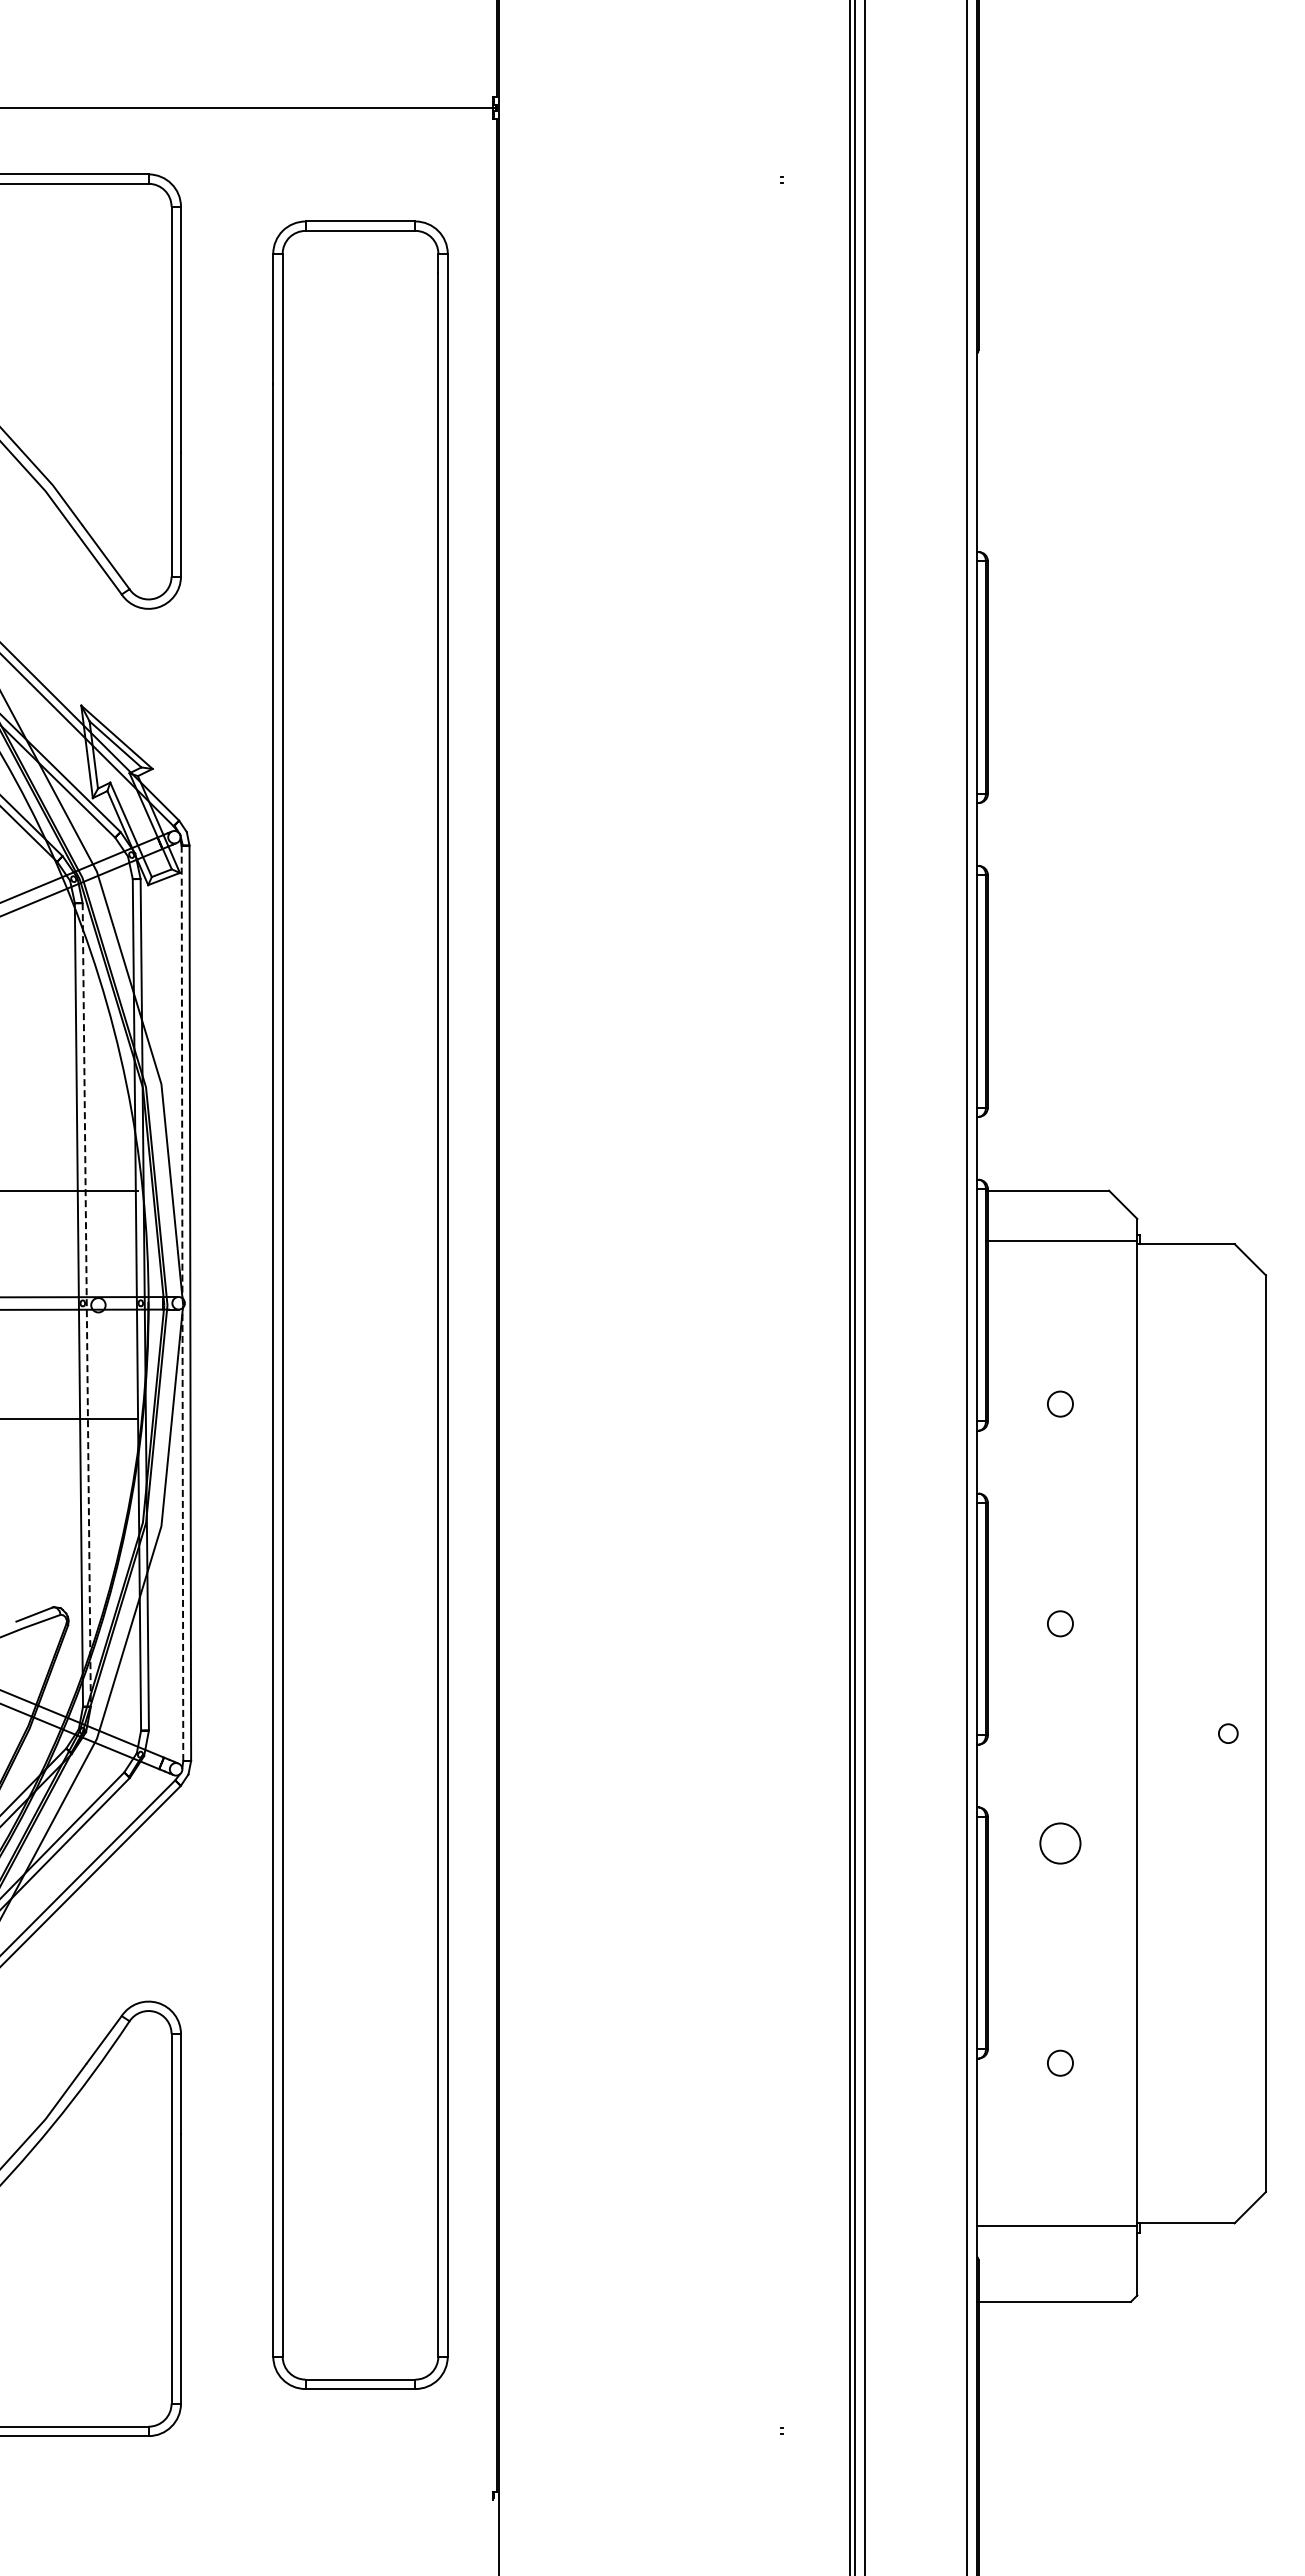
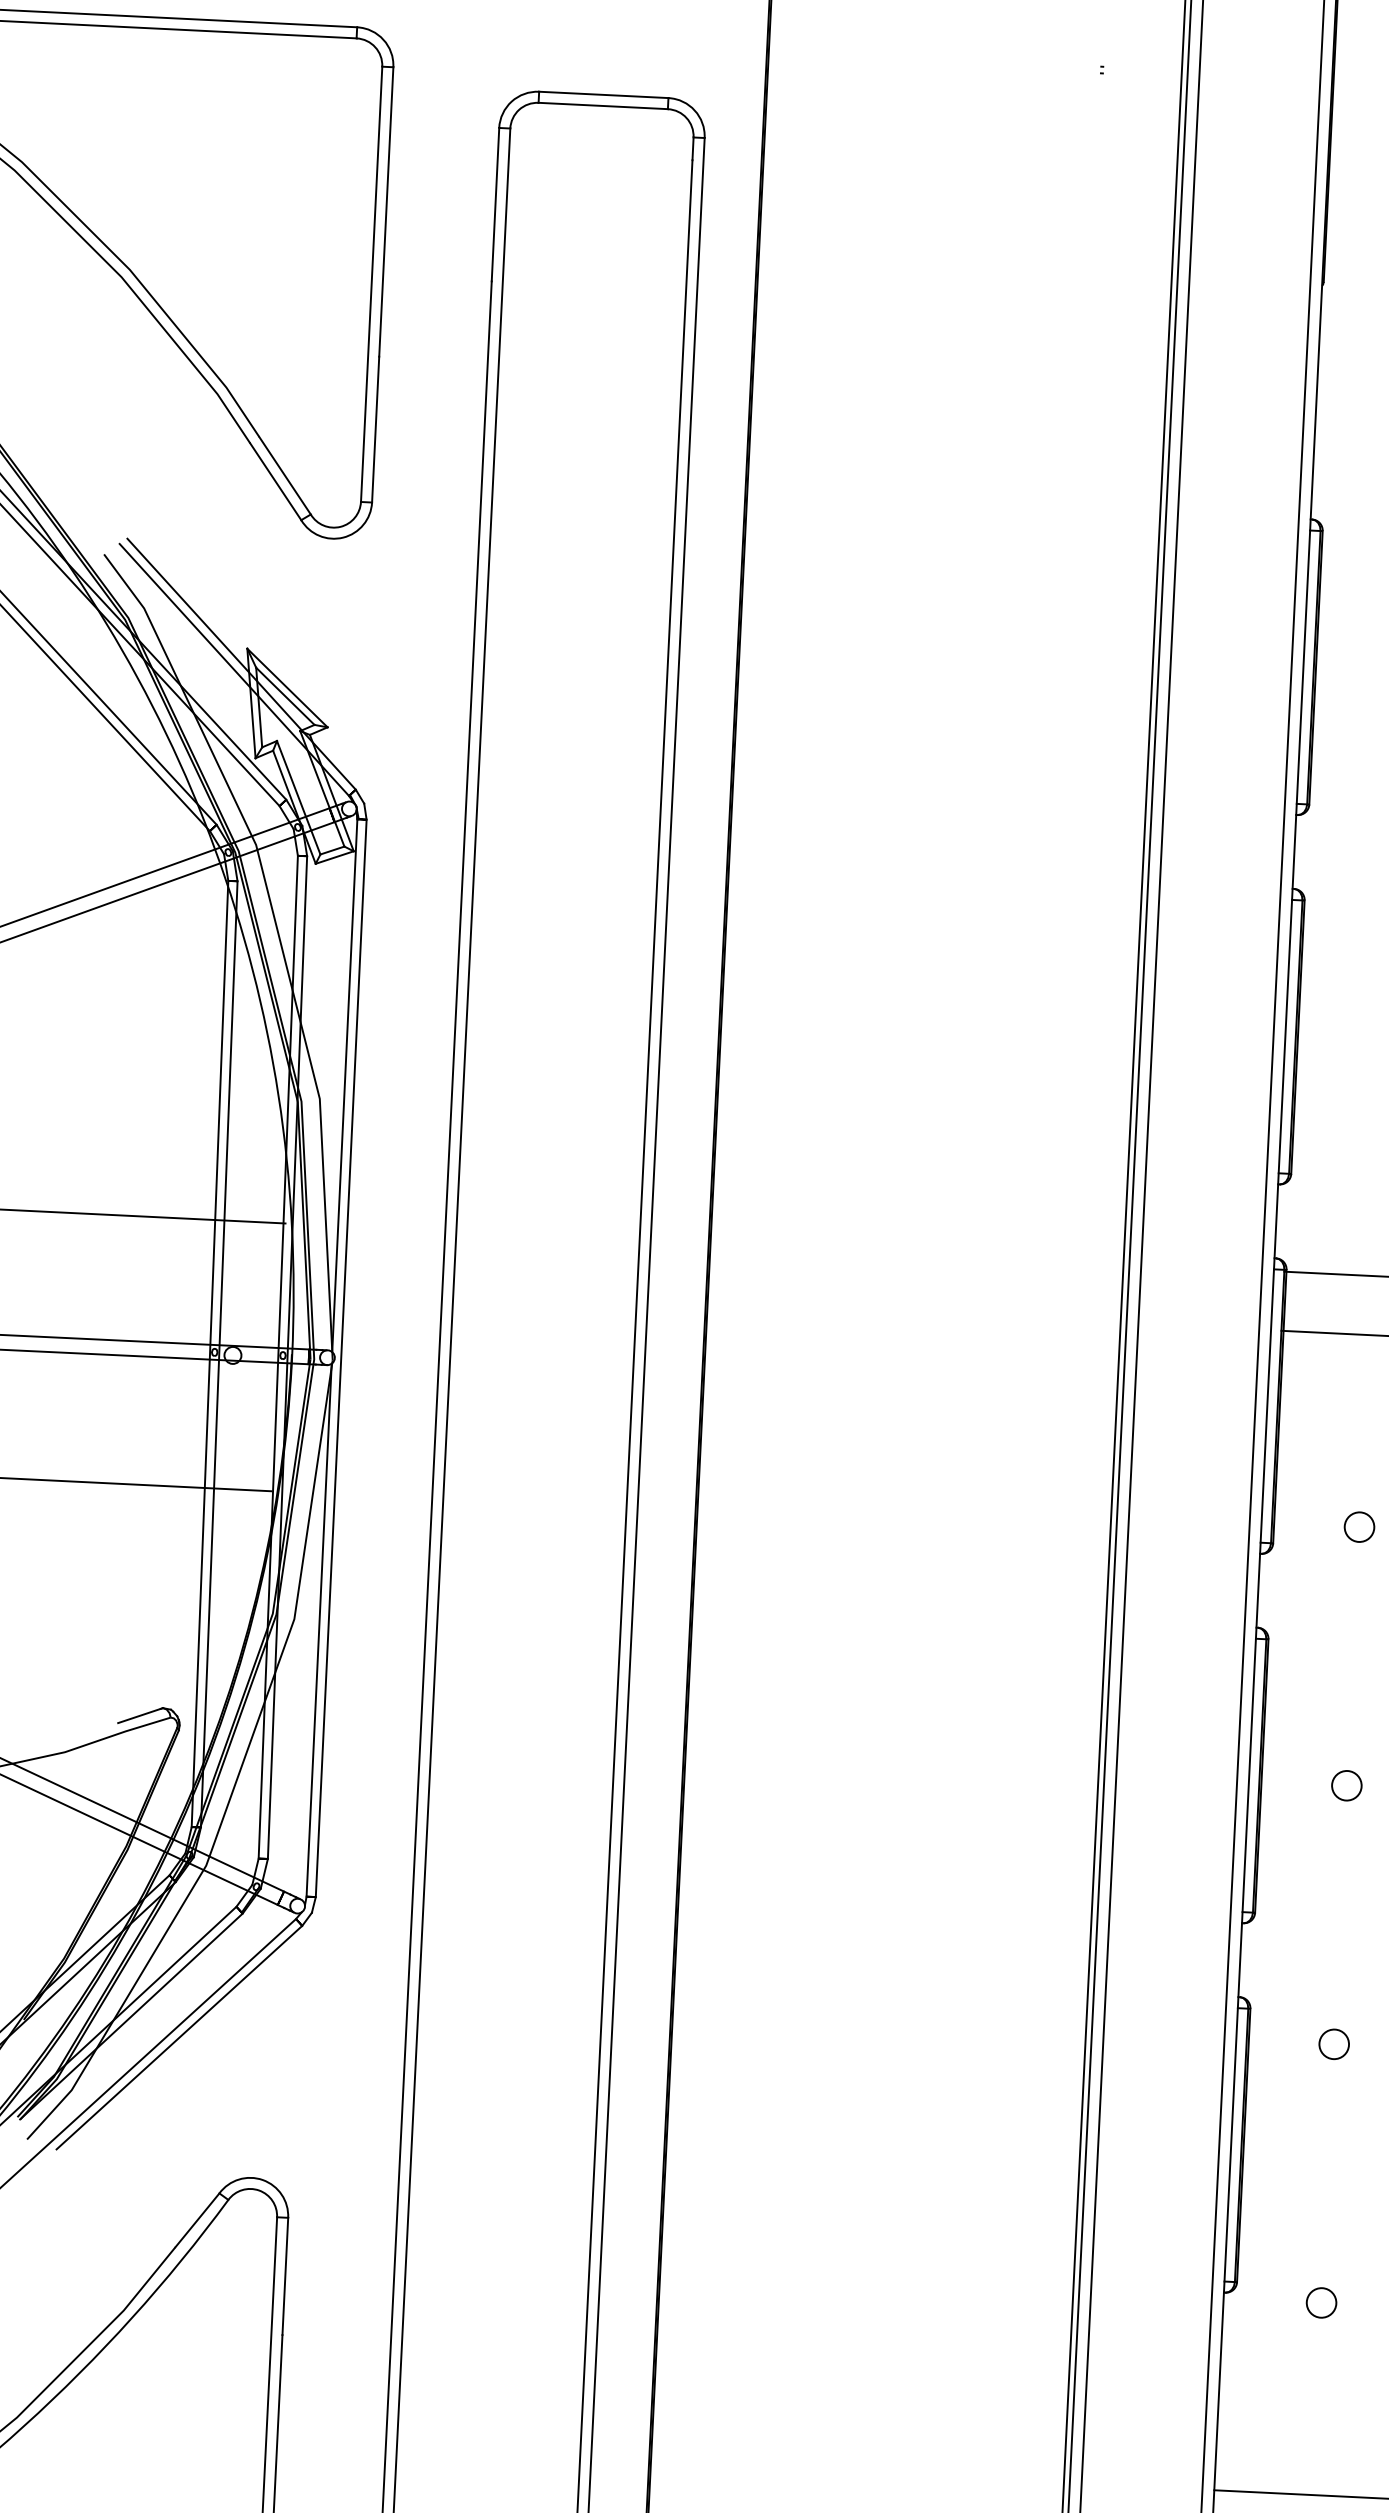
line: (182, 1072) -> (345, 1086), dashed -> solid
line: (86, 1304) -> (218, 1353), dashed -> solid
line: (182, 1534) -> (318, 1630), dashed -> solid
circle: (1059, 1843) -> (1333, 2044), size x0.62

